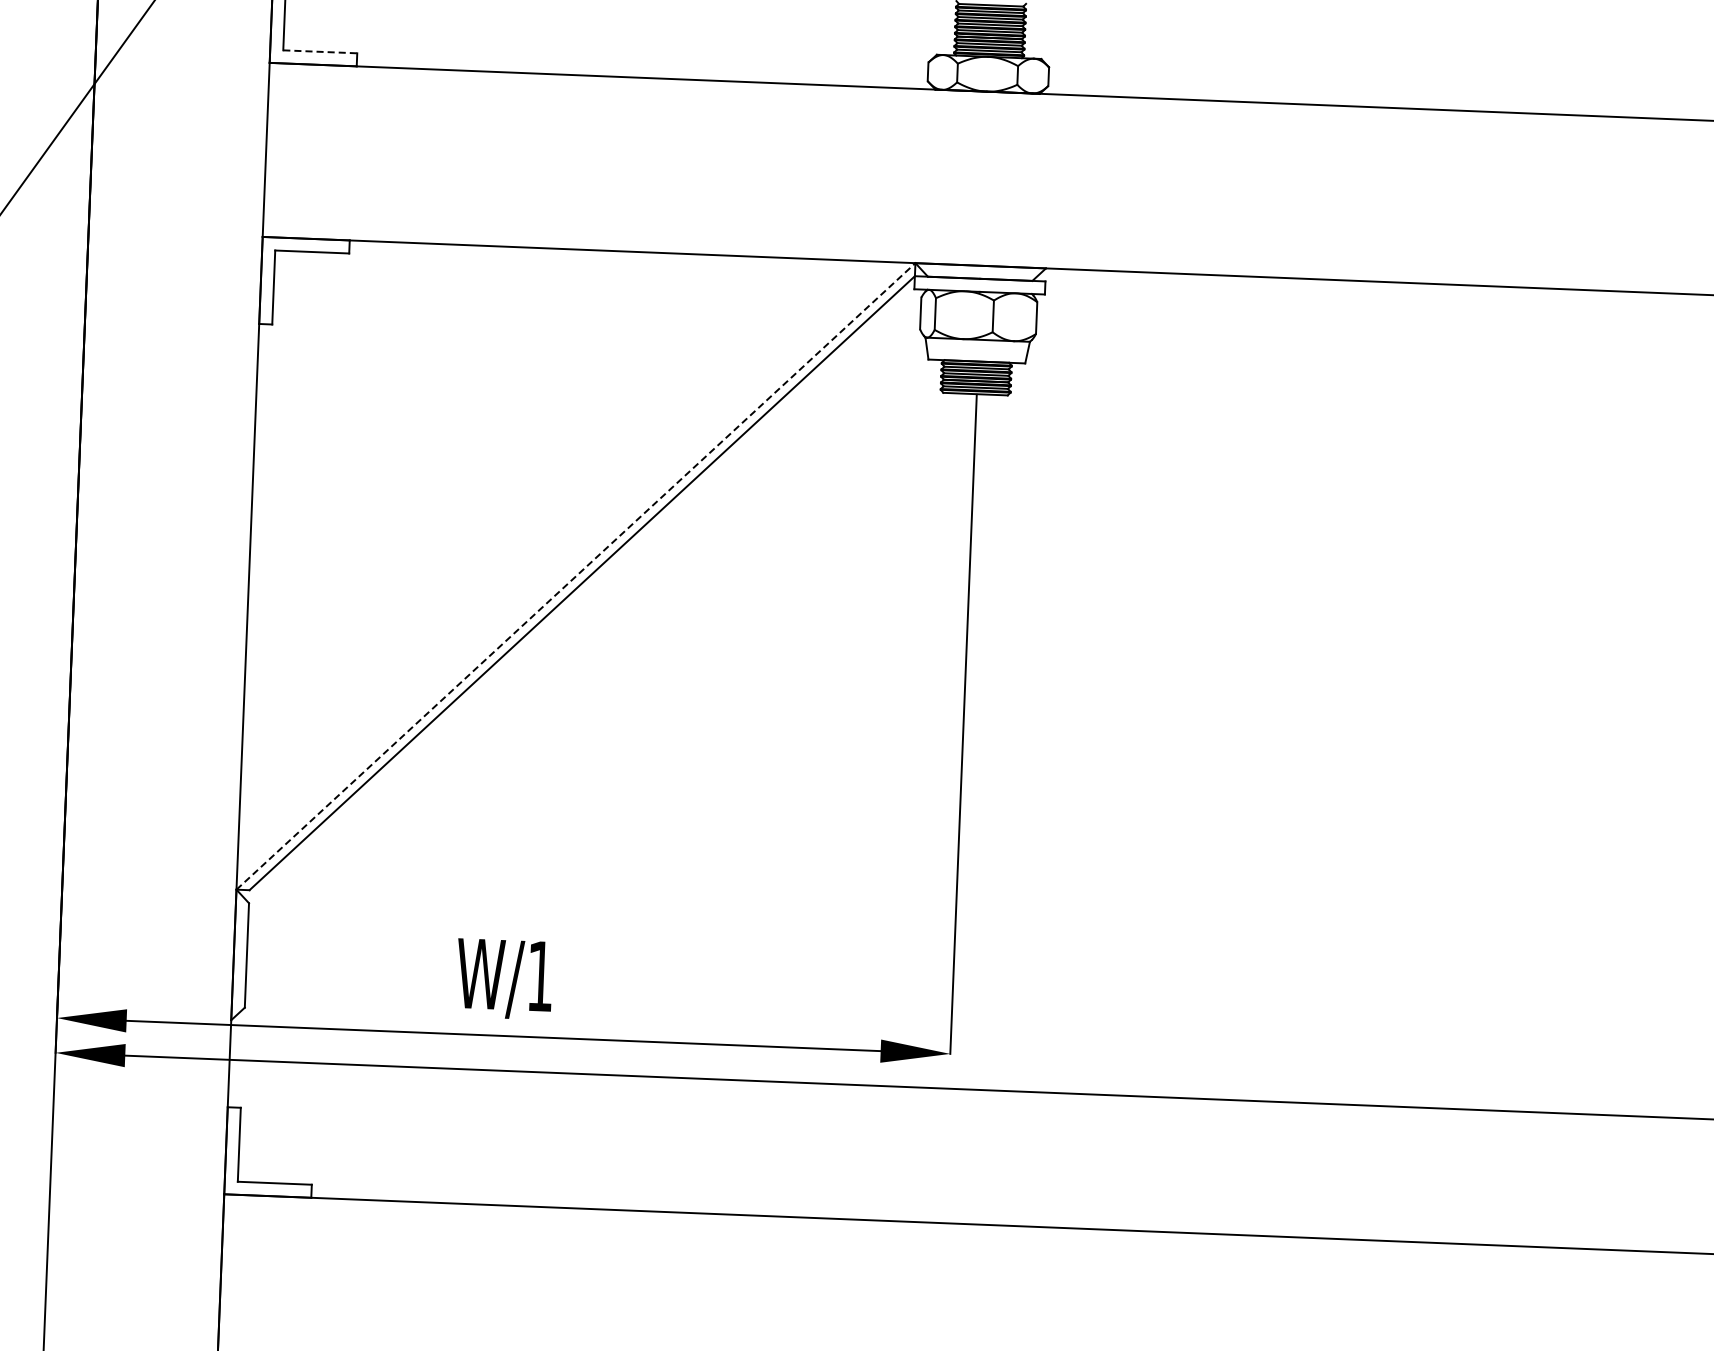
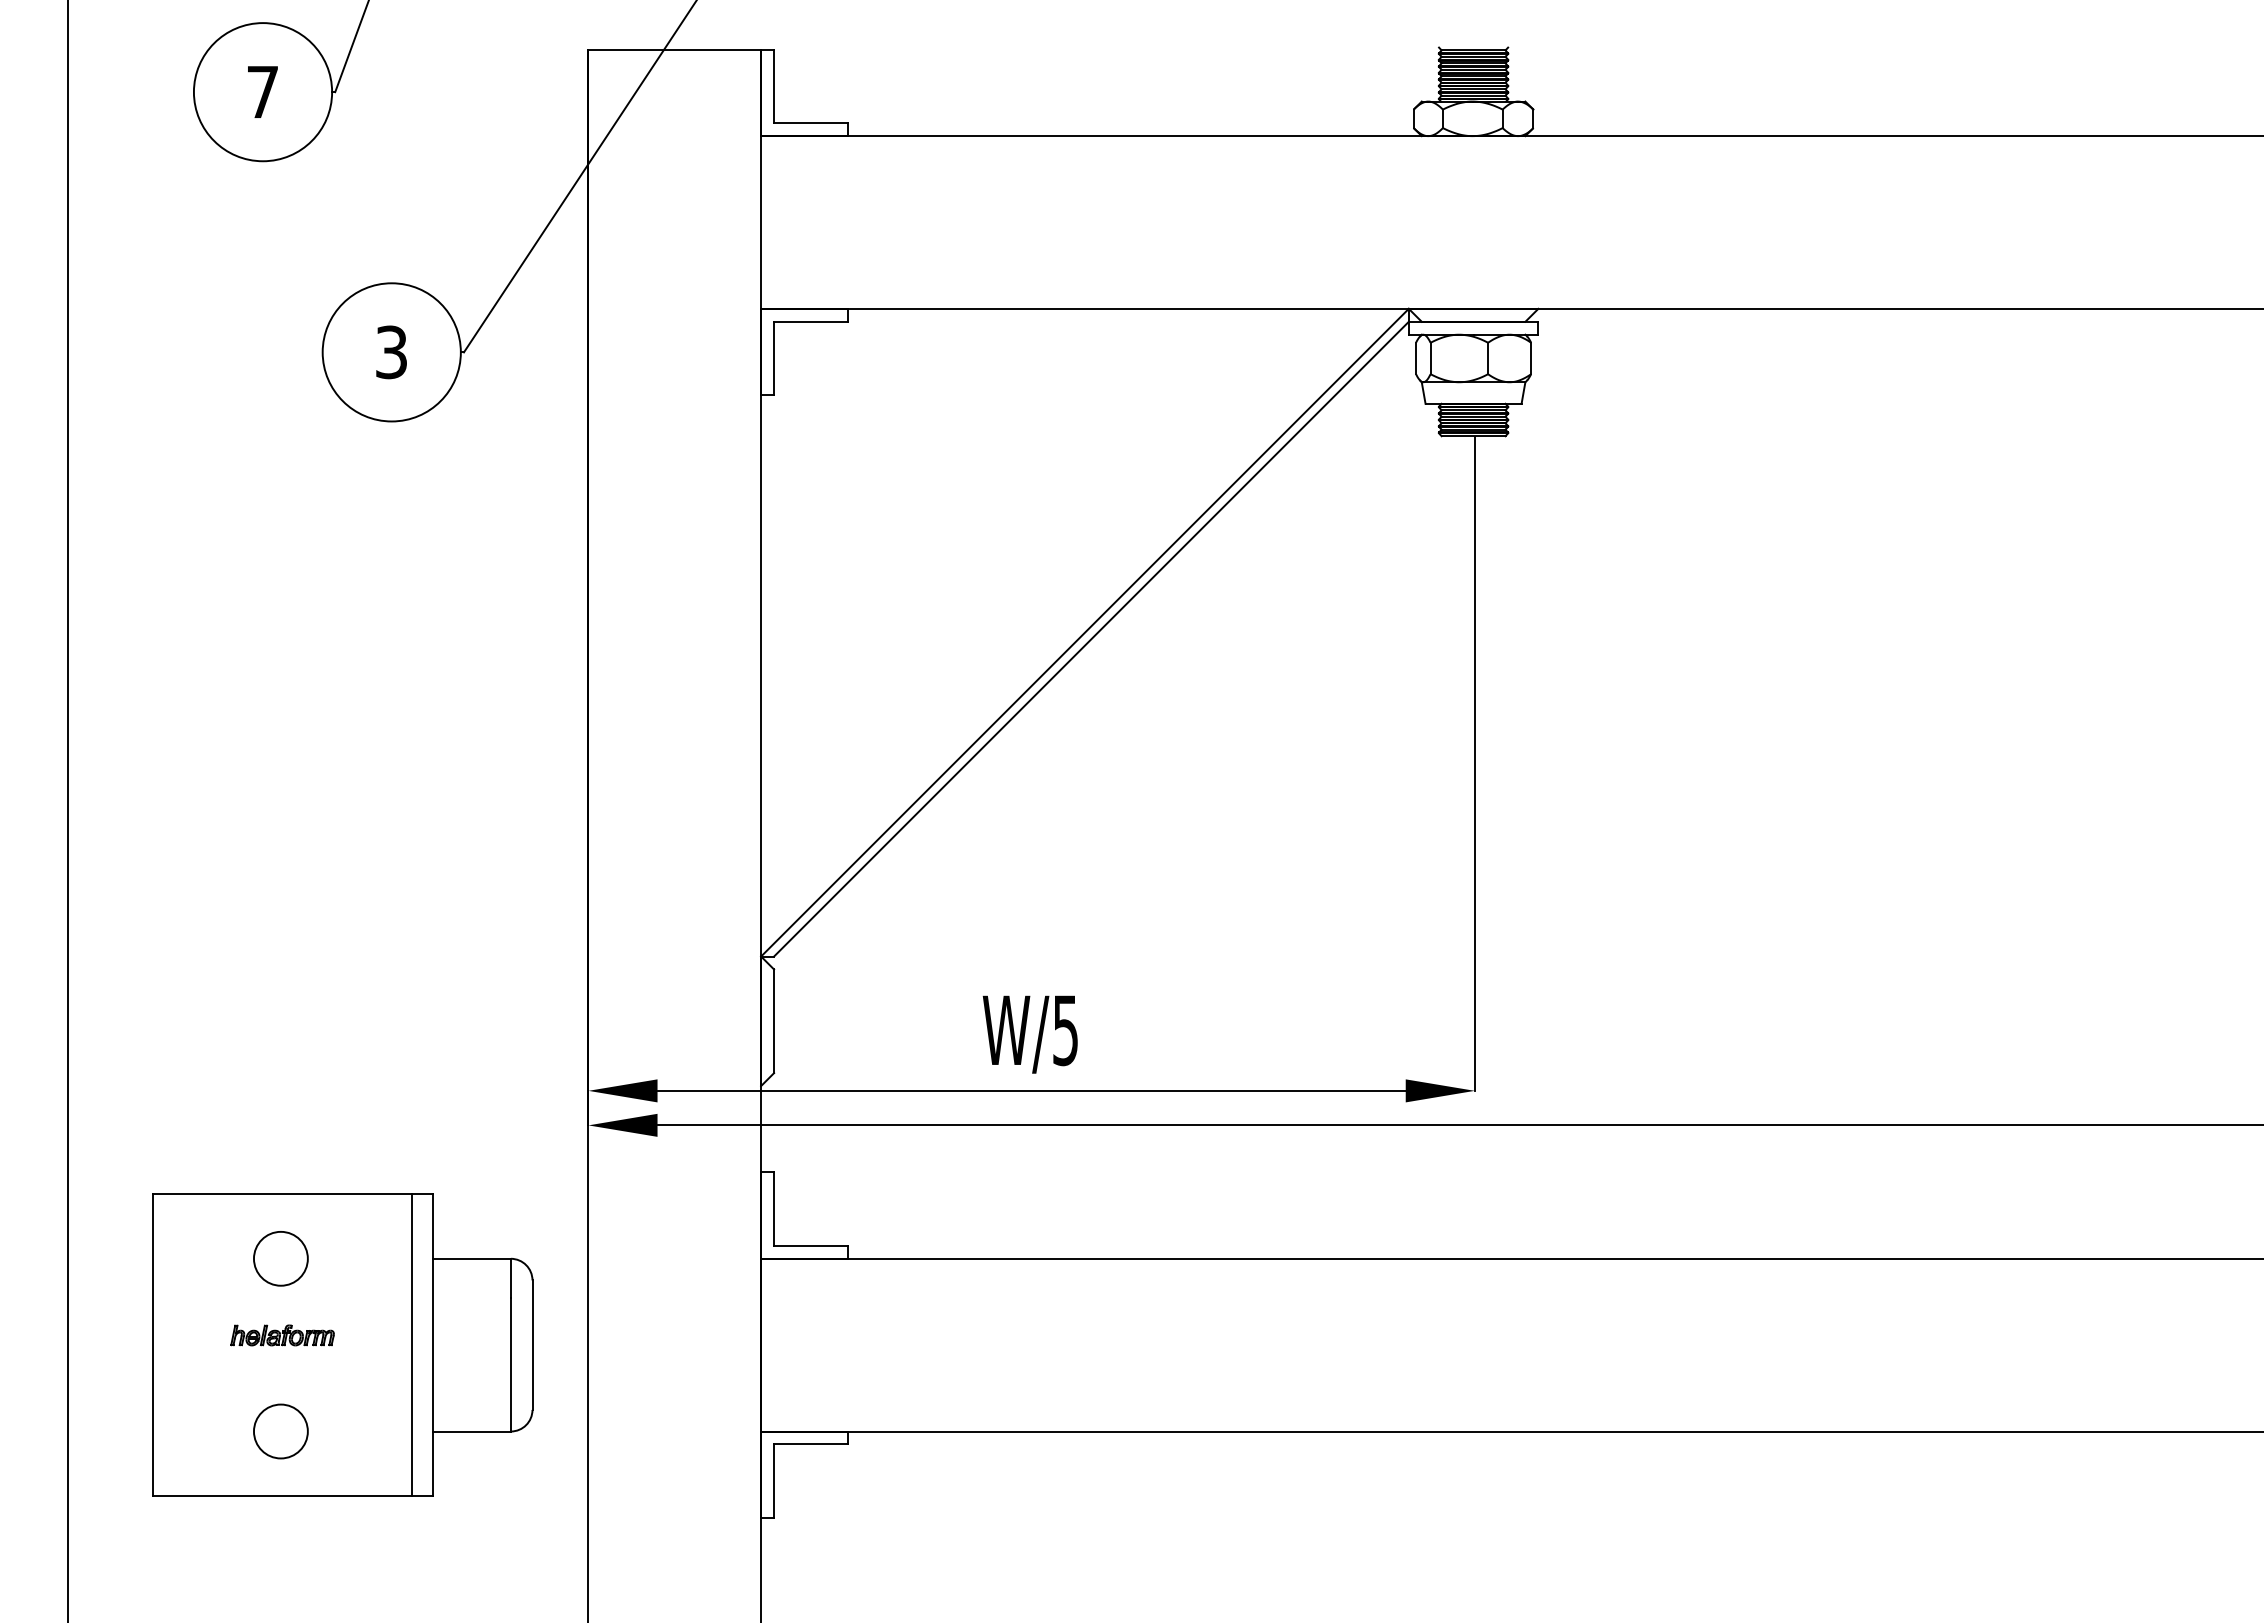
line: (319, 52) -> (810, 123), dashed -> solid
line: (575, 576) -> (1084, 632), dashed -> solid
text: (540, 976) -> (1065, 1030), W/1 -> W/5

